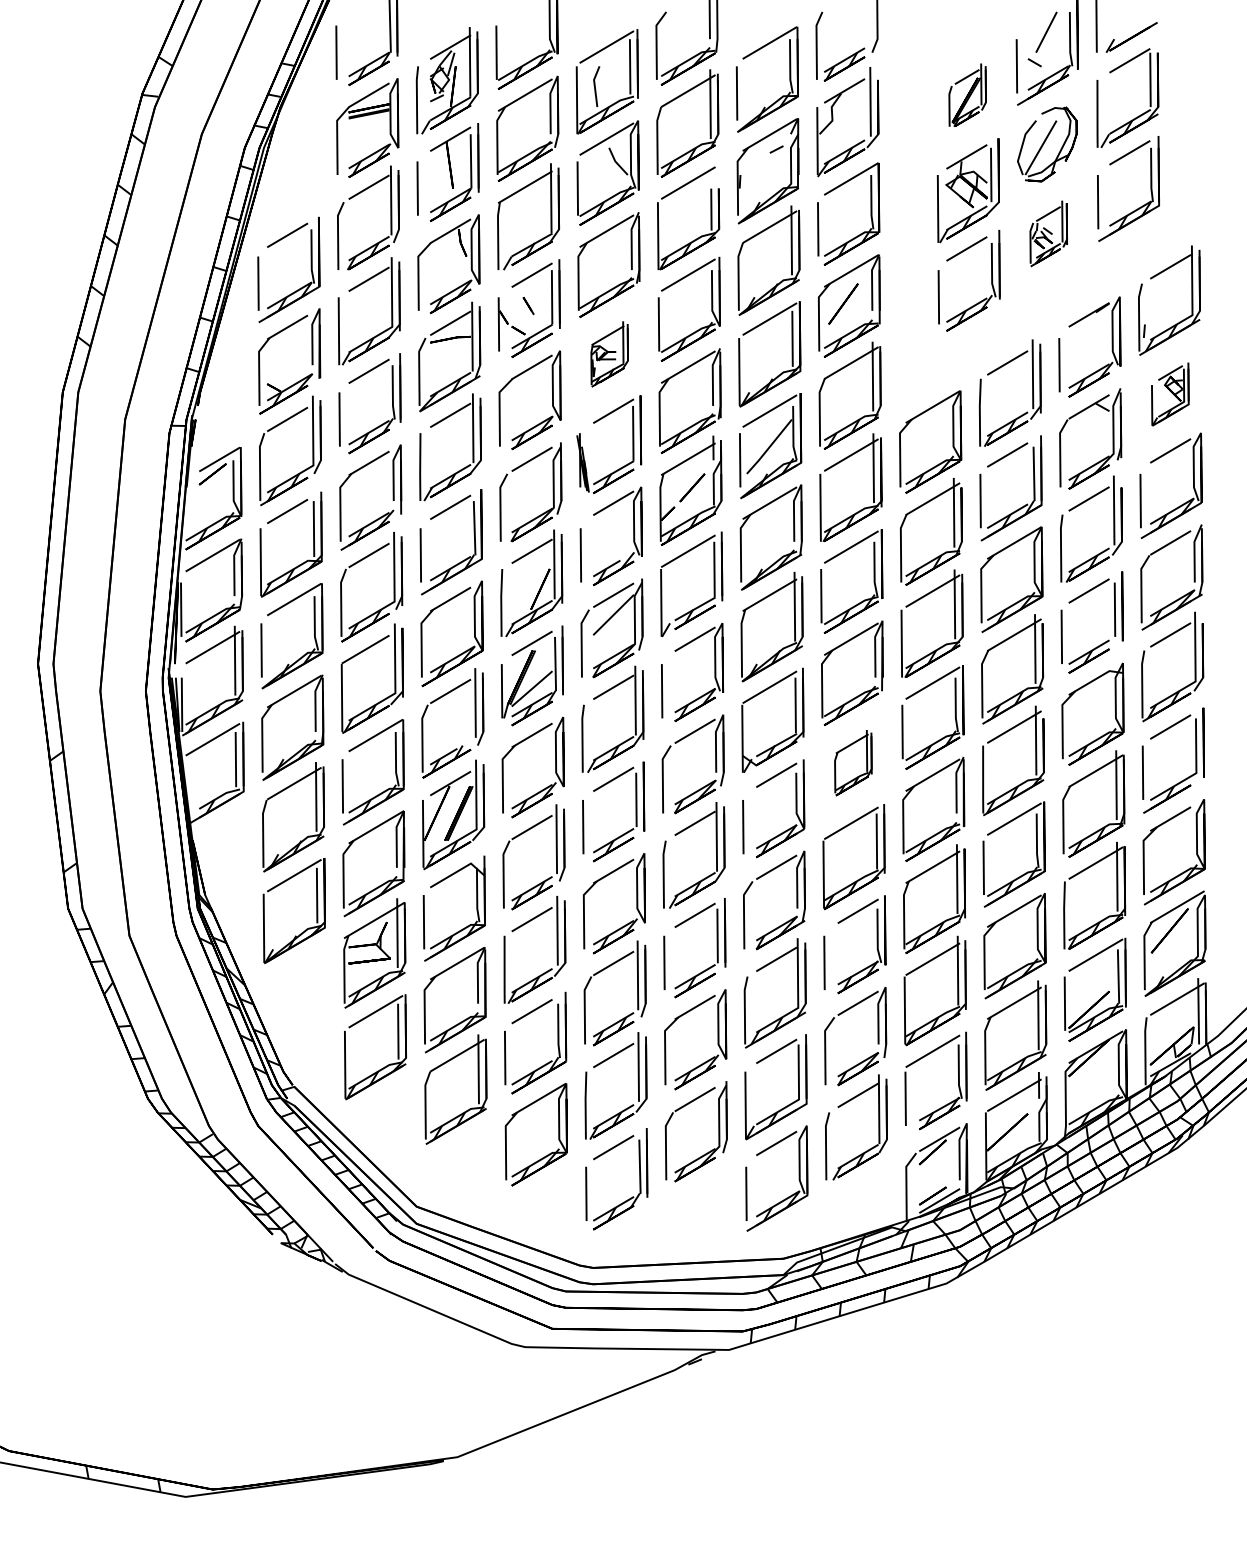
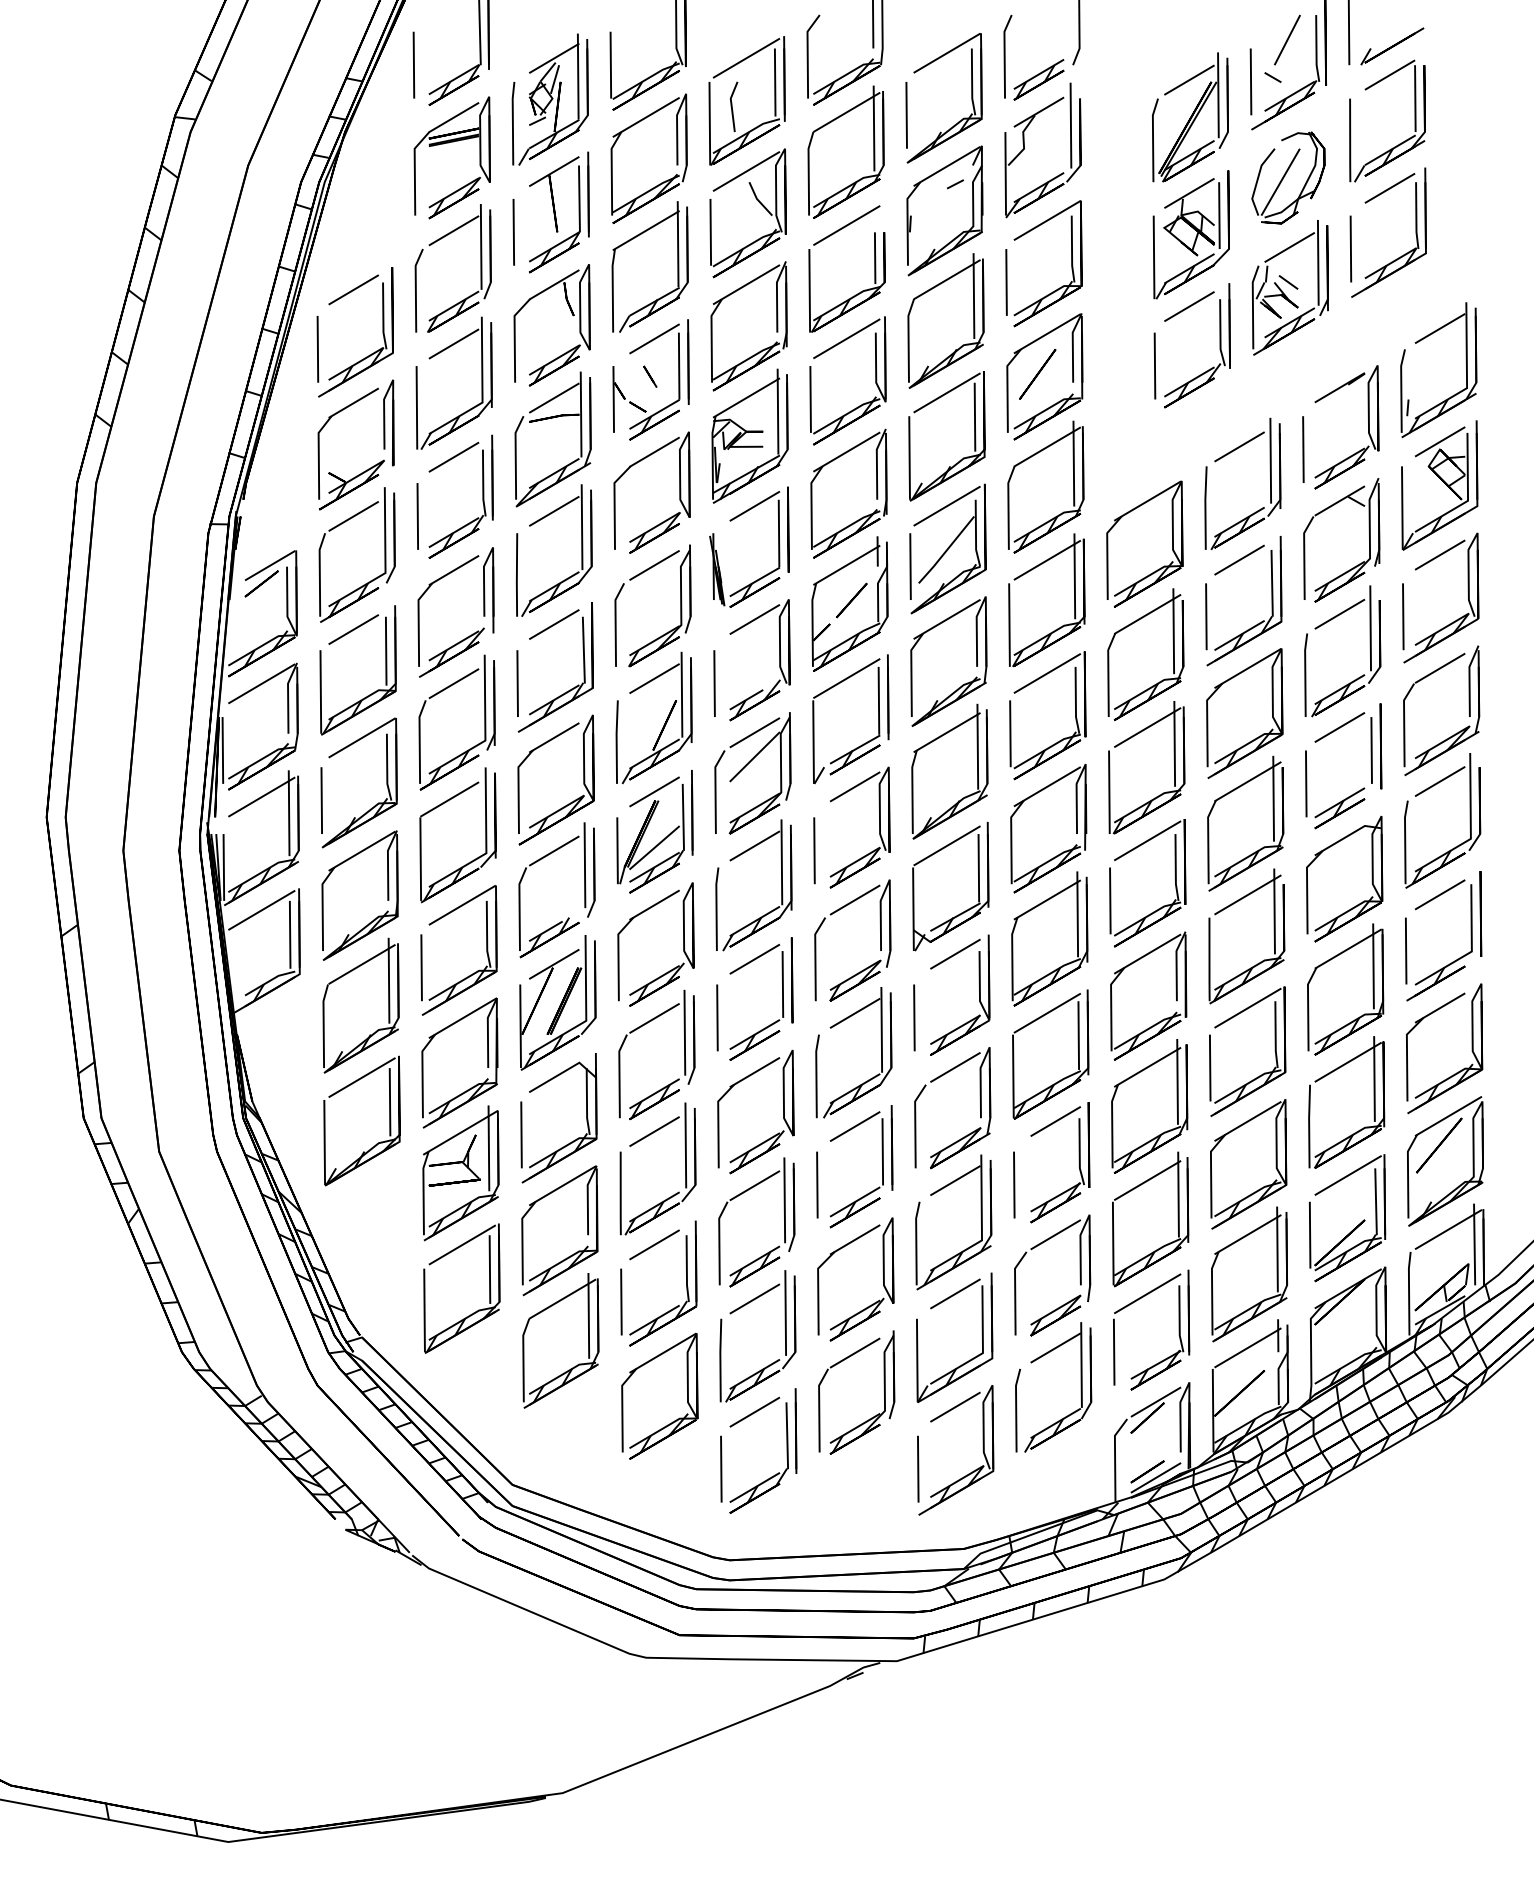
part: (967, 95) -> (1190, 117), size x1.67
part: (1048, 233) -> (1289, 287), size x1.67
part: (609, 353) -> (749, 435), size x1.67
part: (1170, 394) -> (1439, 485), size x1.67
part: (853, 762) -> (1049, 938), size x1.67

